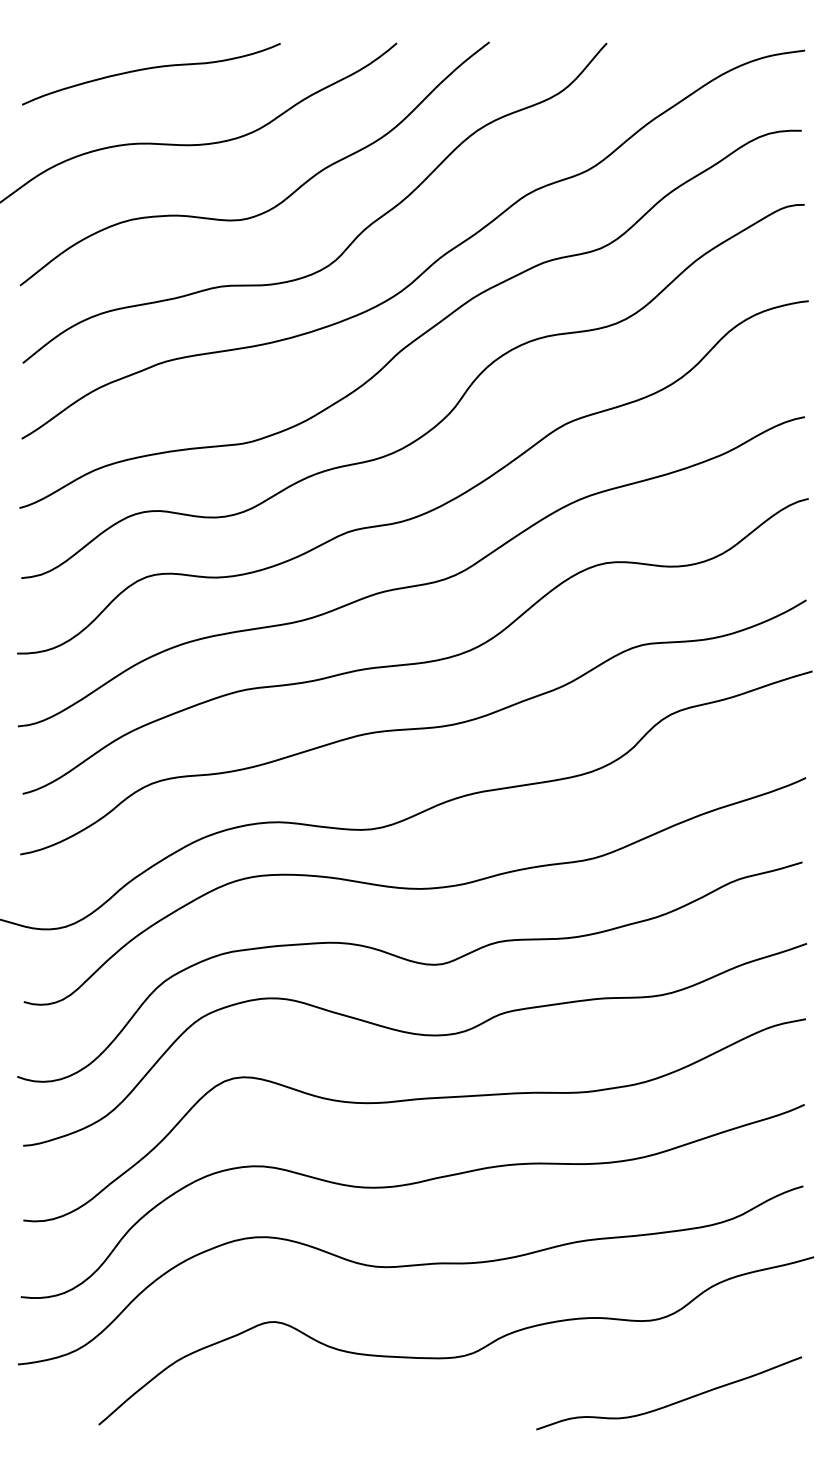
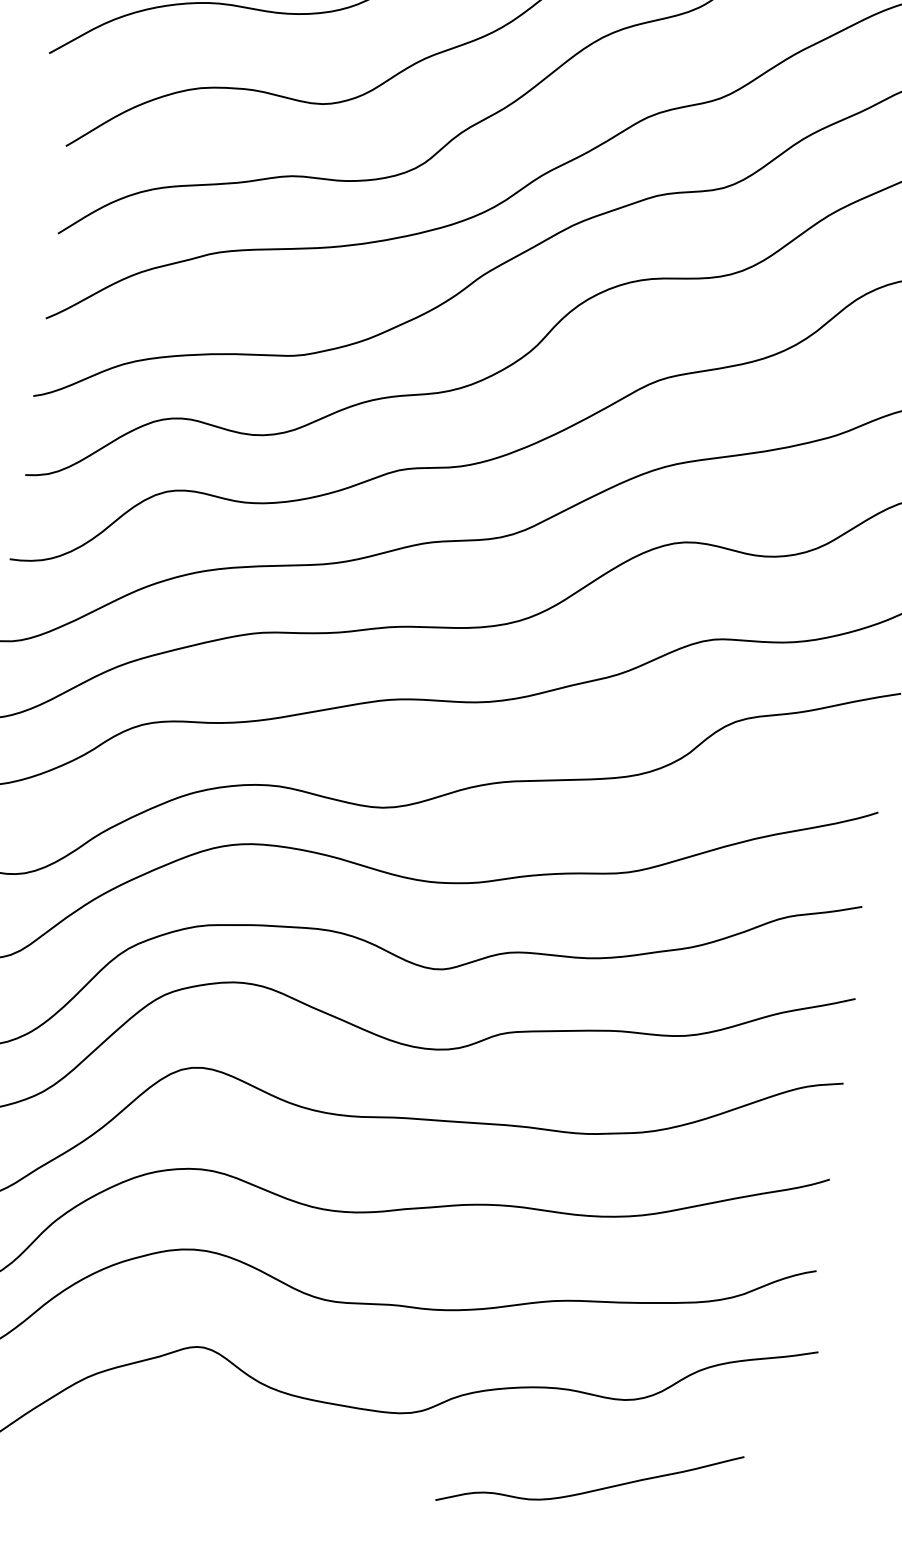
curve: (673, 1402) -> (593, 1489), moved

